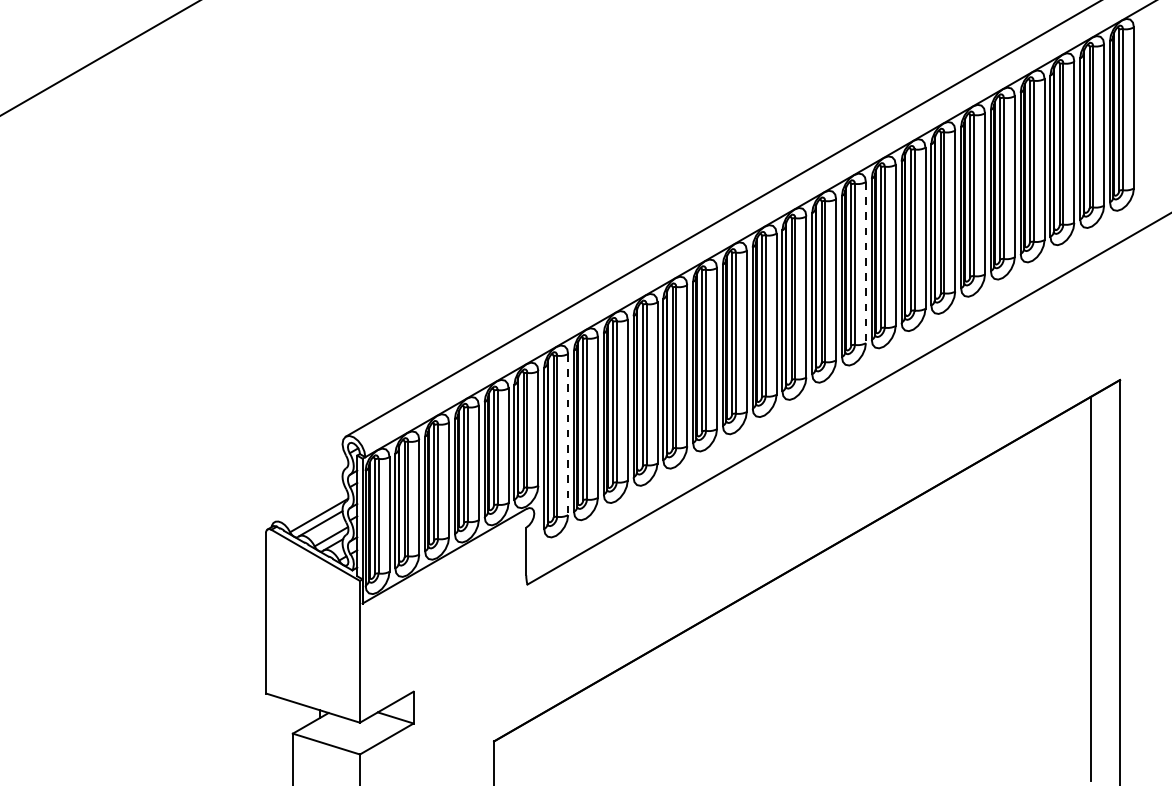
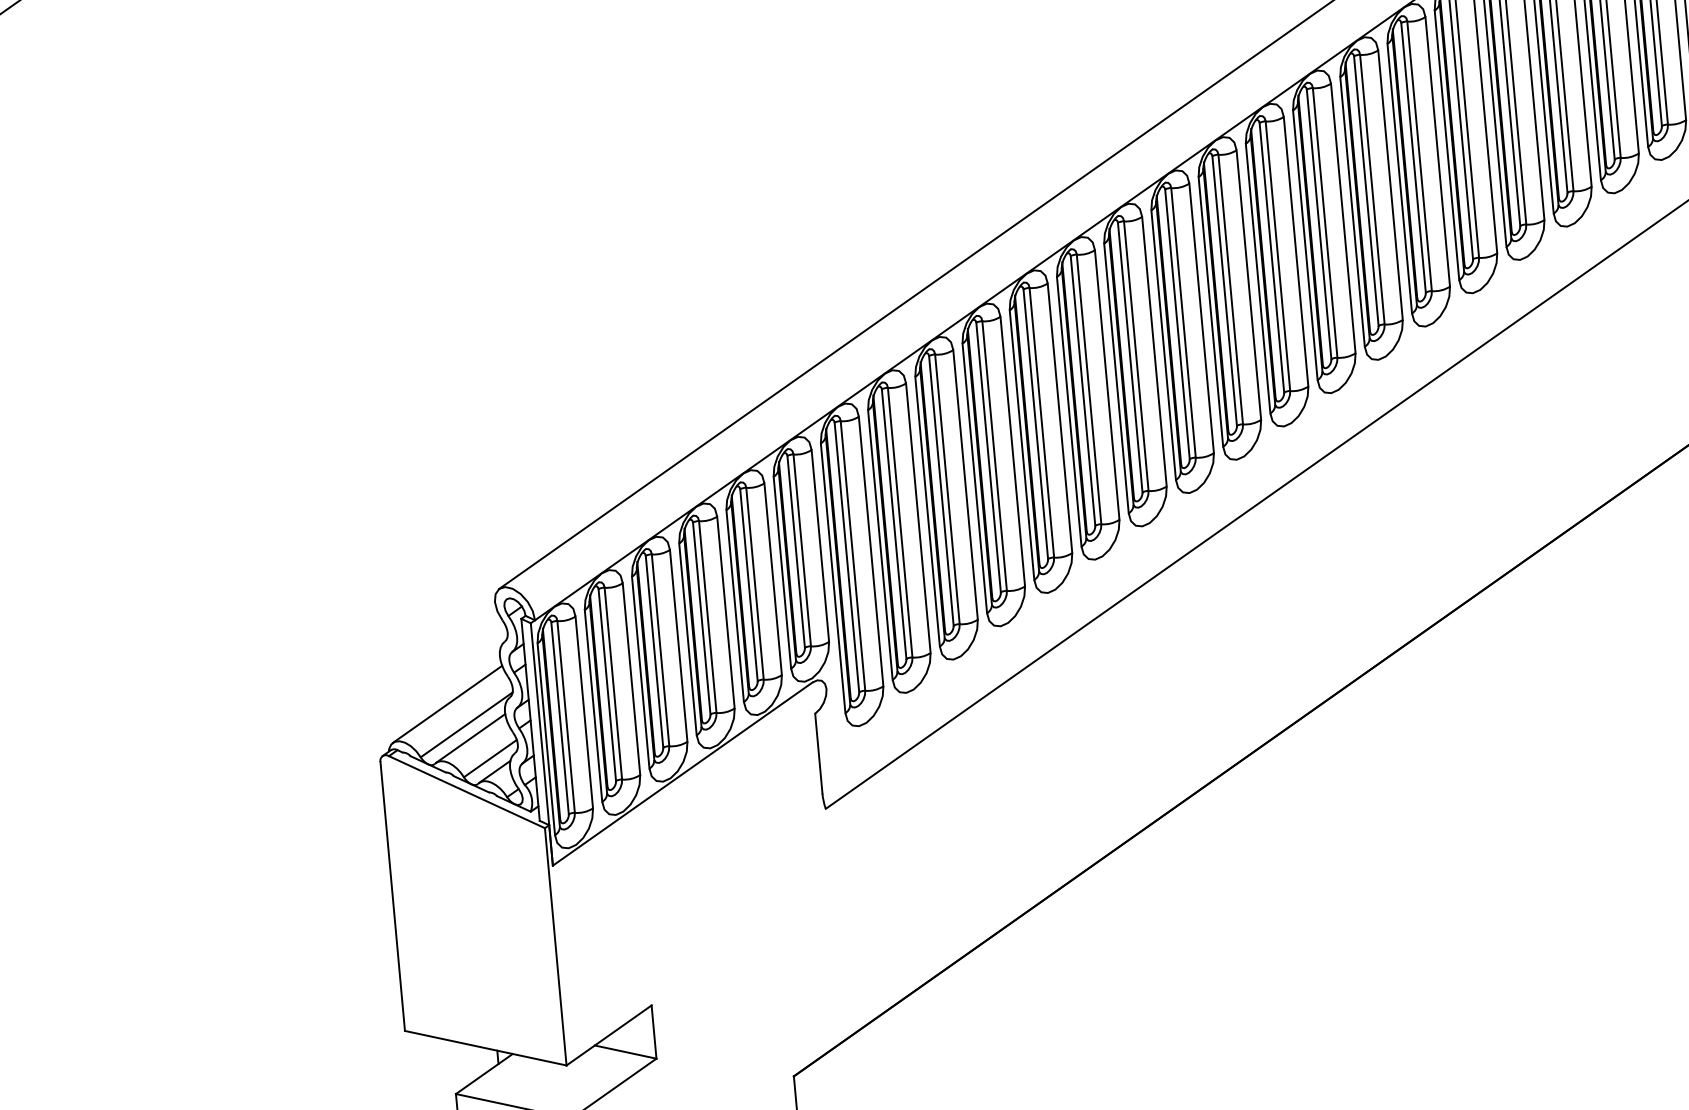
line: (865, 262) -> (1342, 218), dashed -> solid
line: (568, 434) -> (871, 551), dashed -> solid
line: (308, 502) -> (446, 704), added

